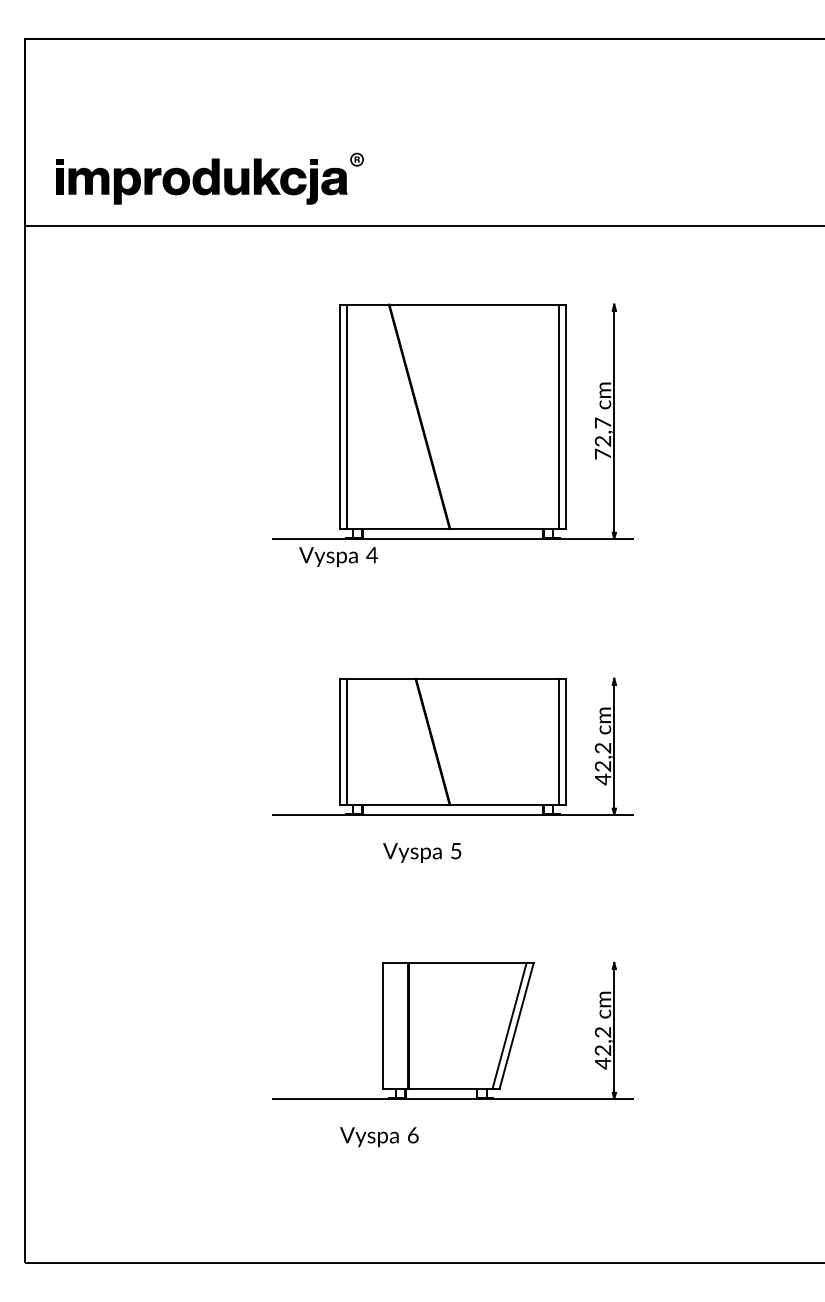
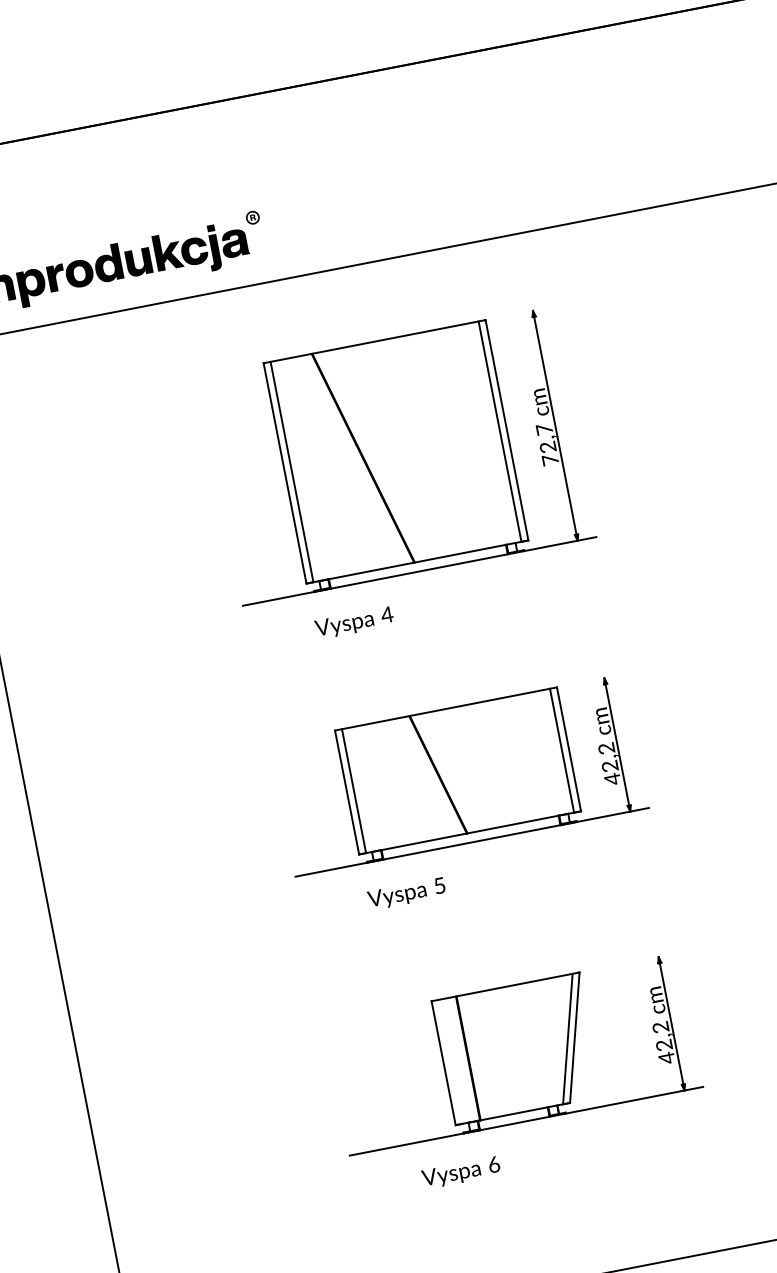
text: (338, 556) -> (354, 622), moved
text: (422, 852) -> (407, 893), moved

